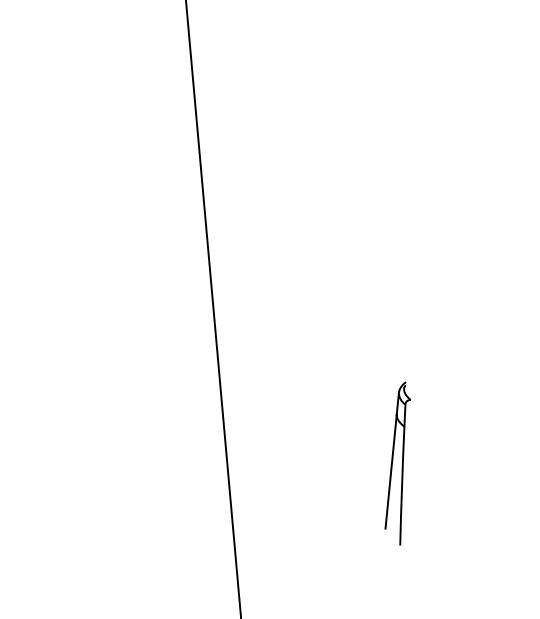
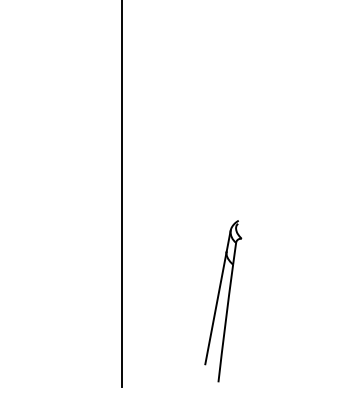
part: (398, 464) -> (223, 301), size x1.67

